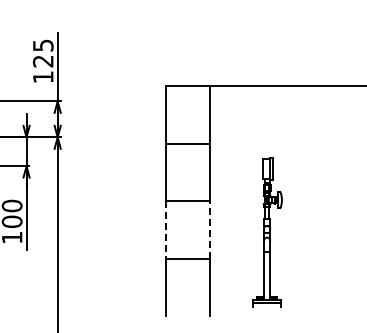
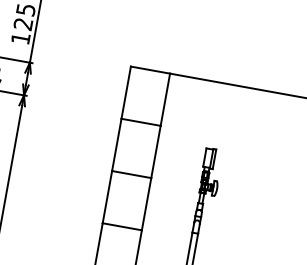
line: (166, 230) -> (107, 197), dashed -> solid
line: (209, 230) -> (146, 204), dashed -> solid

